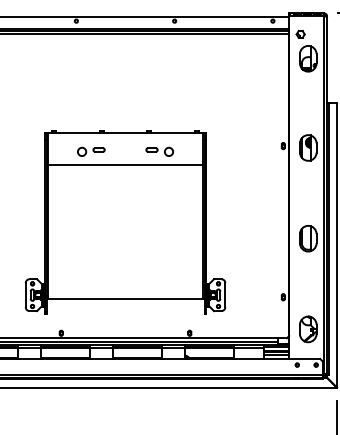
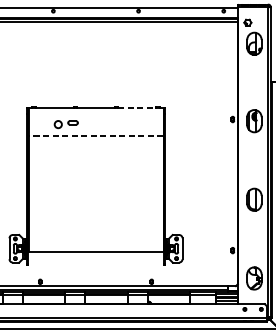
line: (173, 132) -> (137, 107), solid -> dashed
part: (159, 151) -> (125, 124), removed
line: (125, 165) -> (95, 136), solid -> dashed

